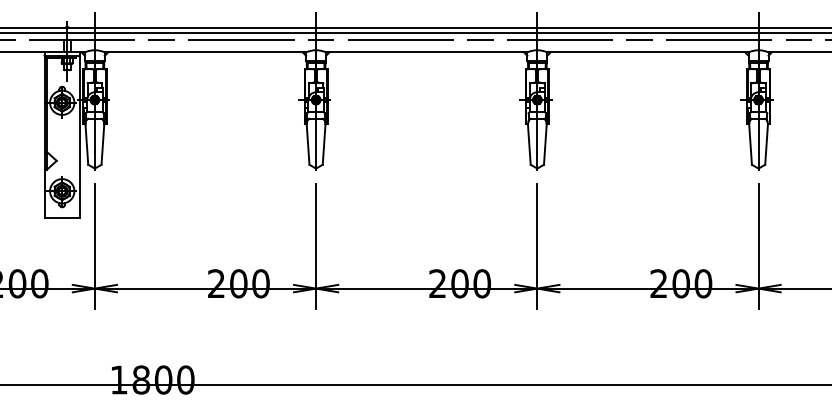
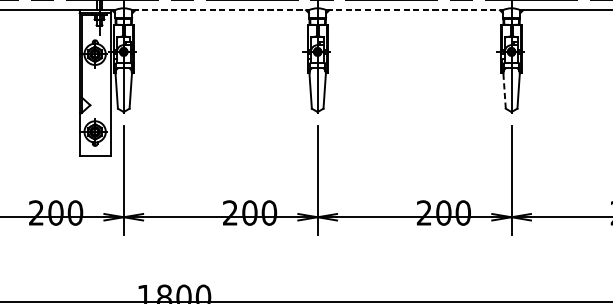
line: (205, 52) -> (220, 10), solid -> dashed
line: (426, 52) -> (414, 10), solid -> dashed
line: (529, 144) -> (504, 90), solid -> dashed

